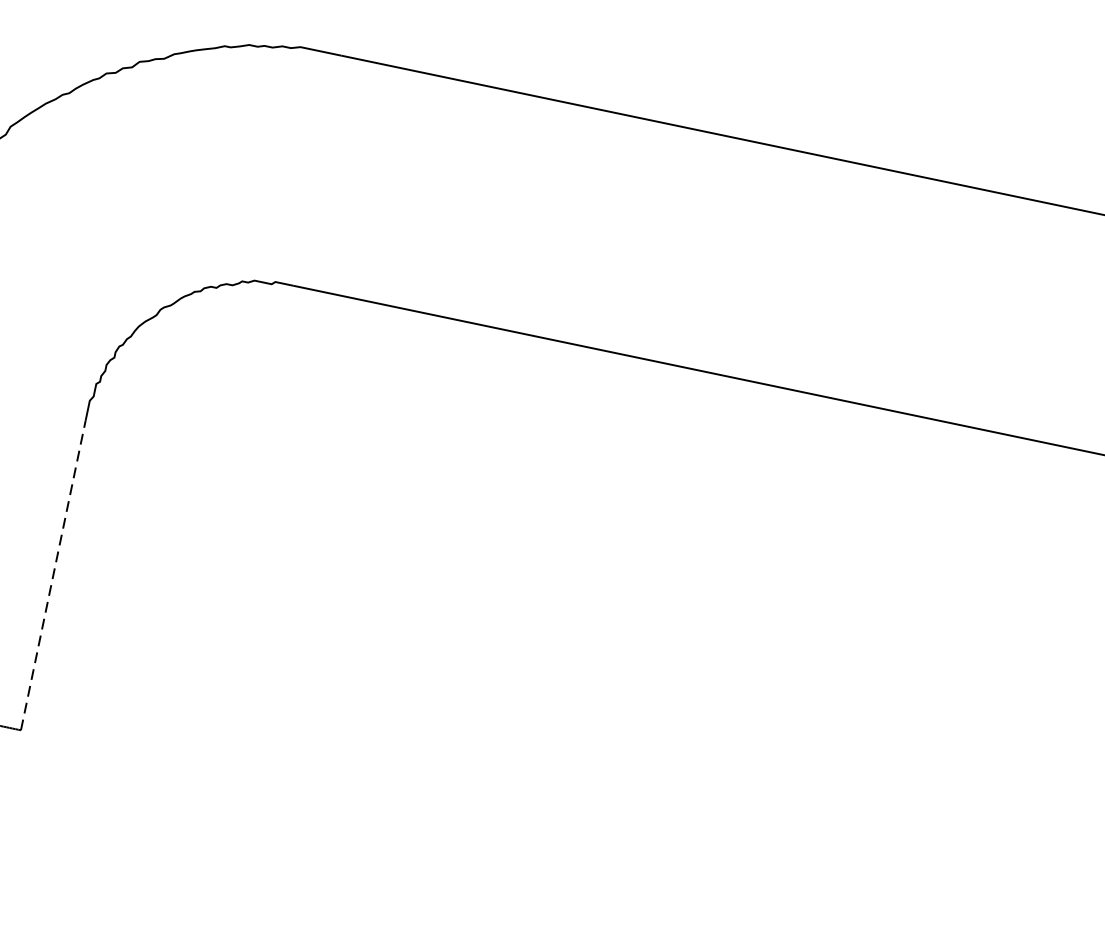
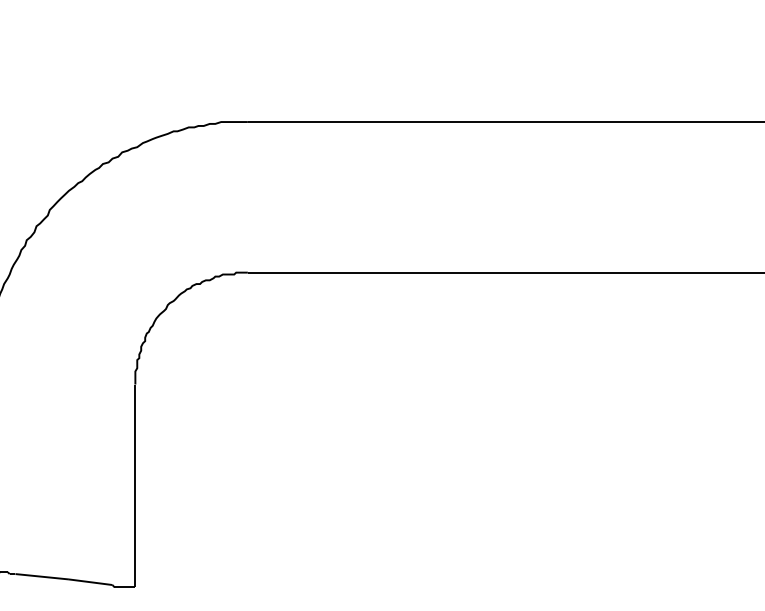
line: (53, 575) -> (135, 485), dashed -> solid

